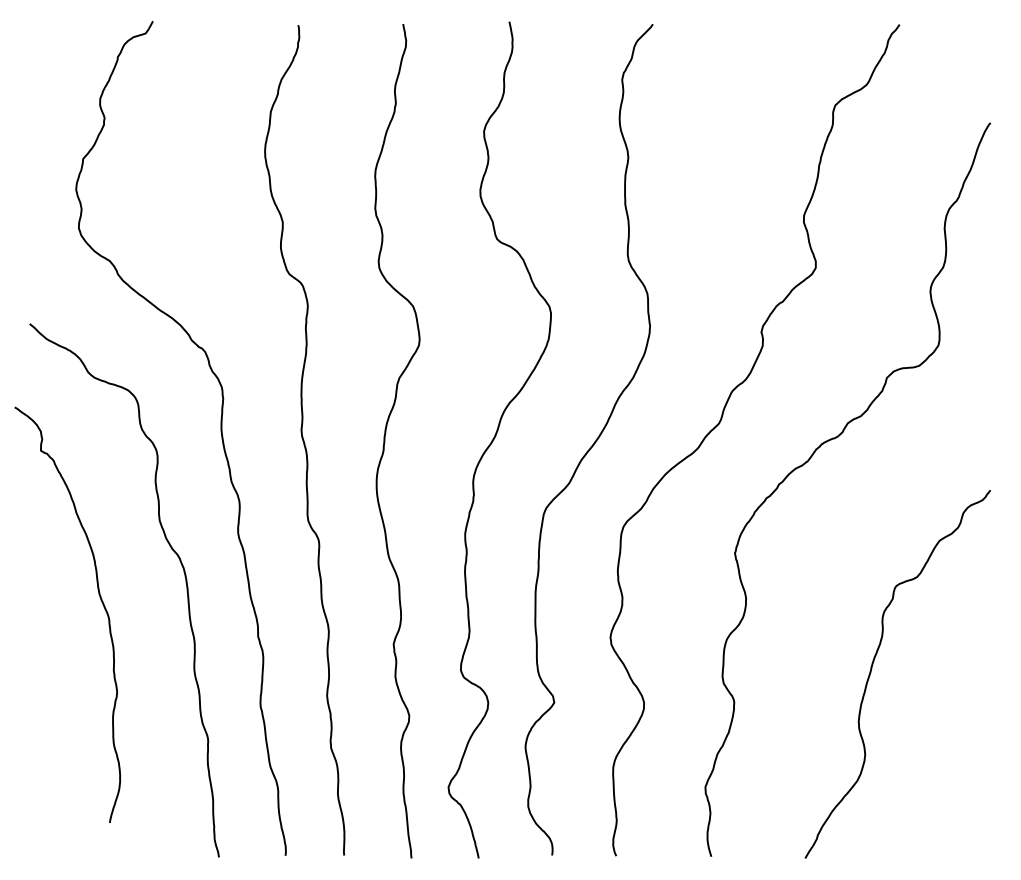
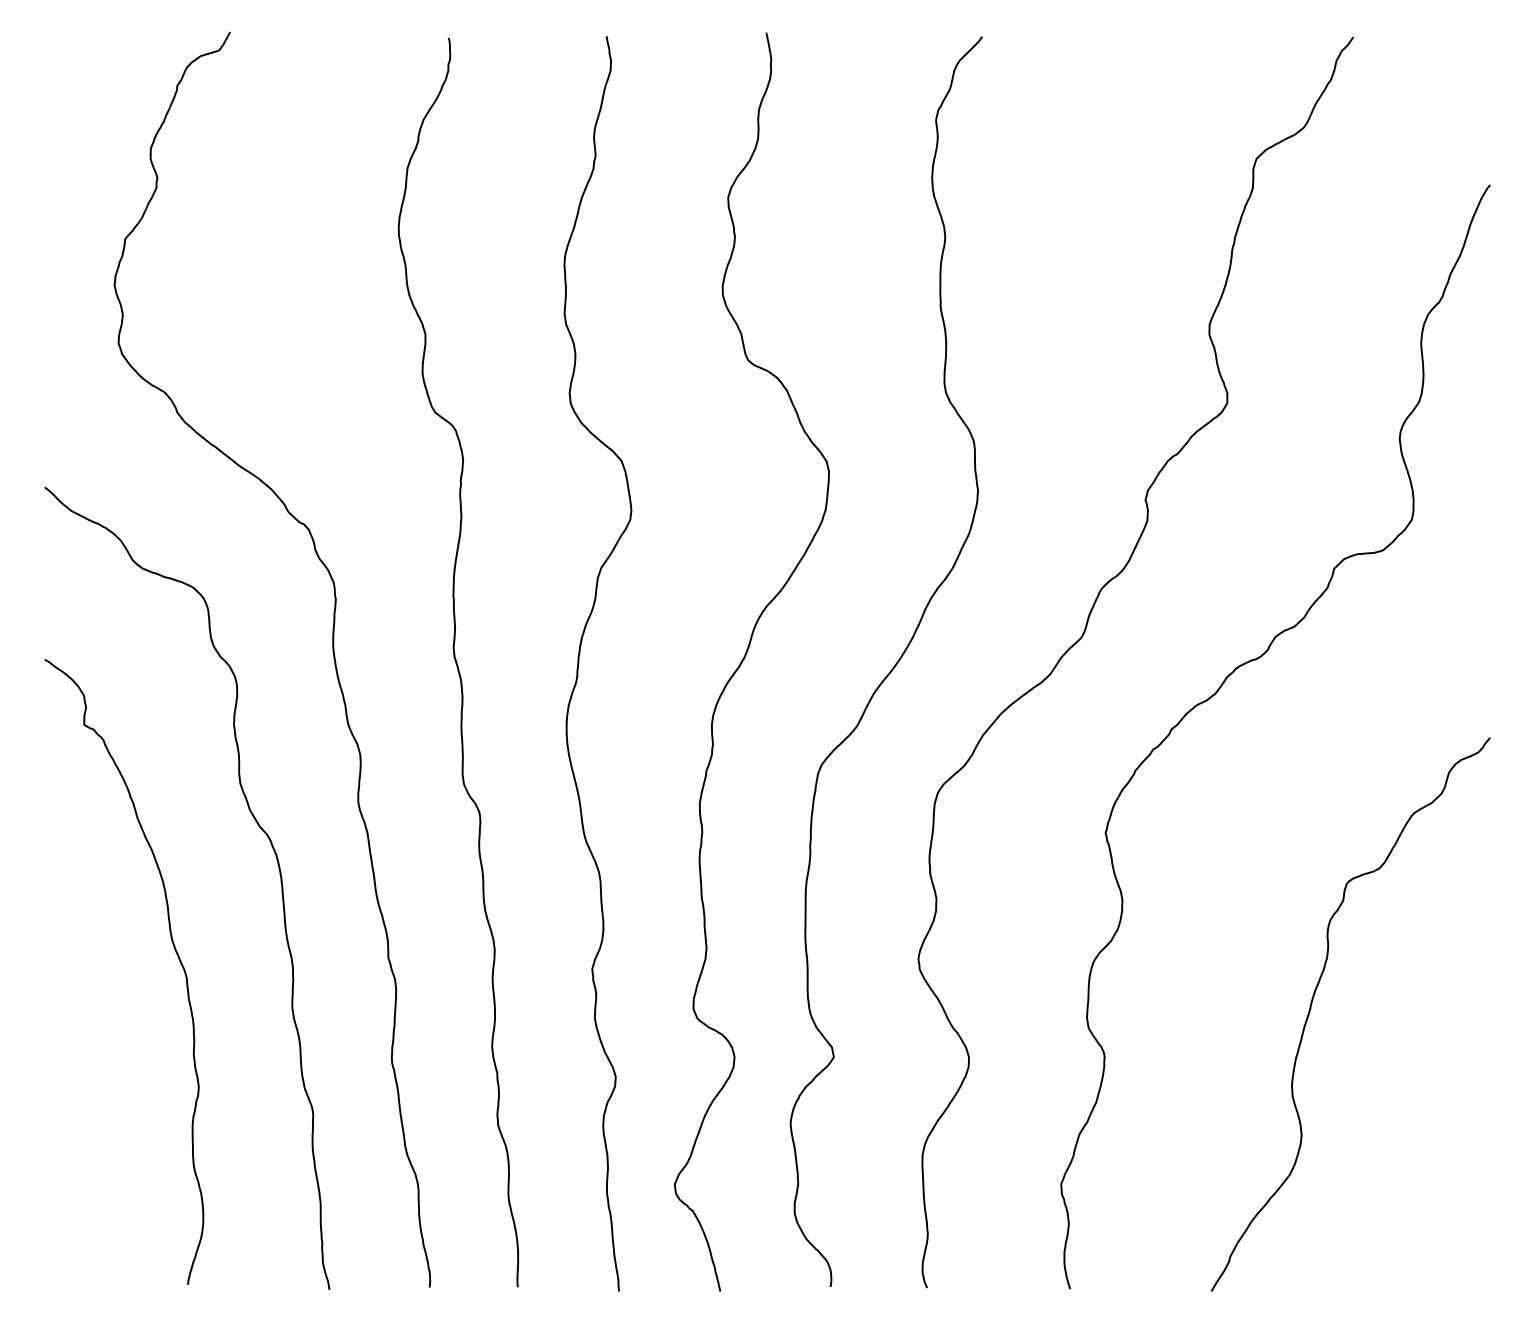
curve: (100, 600) -> (173, 950), moved

